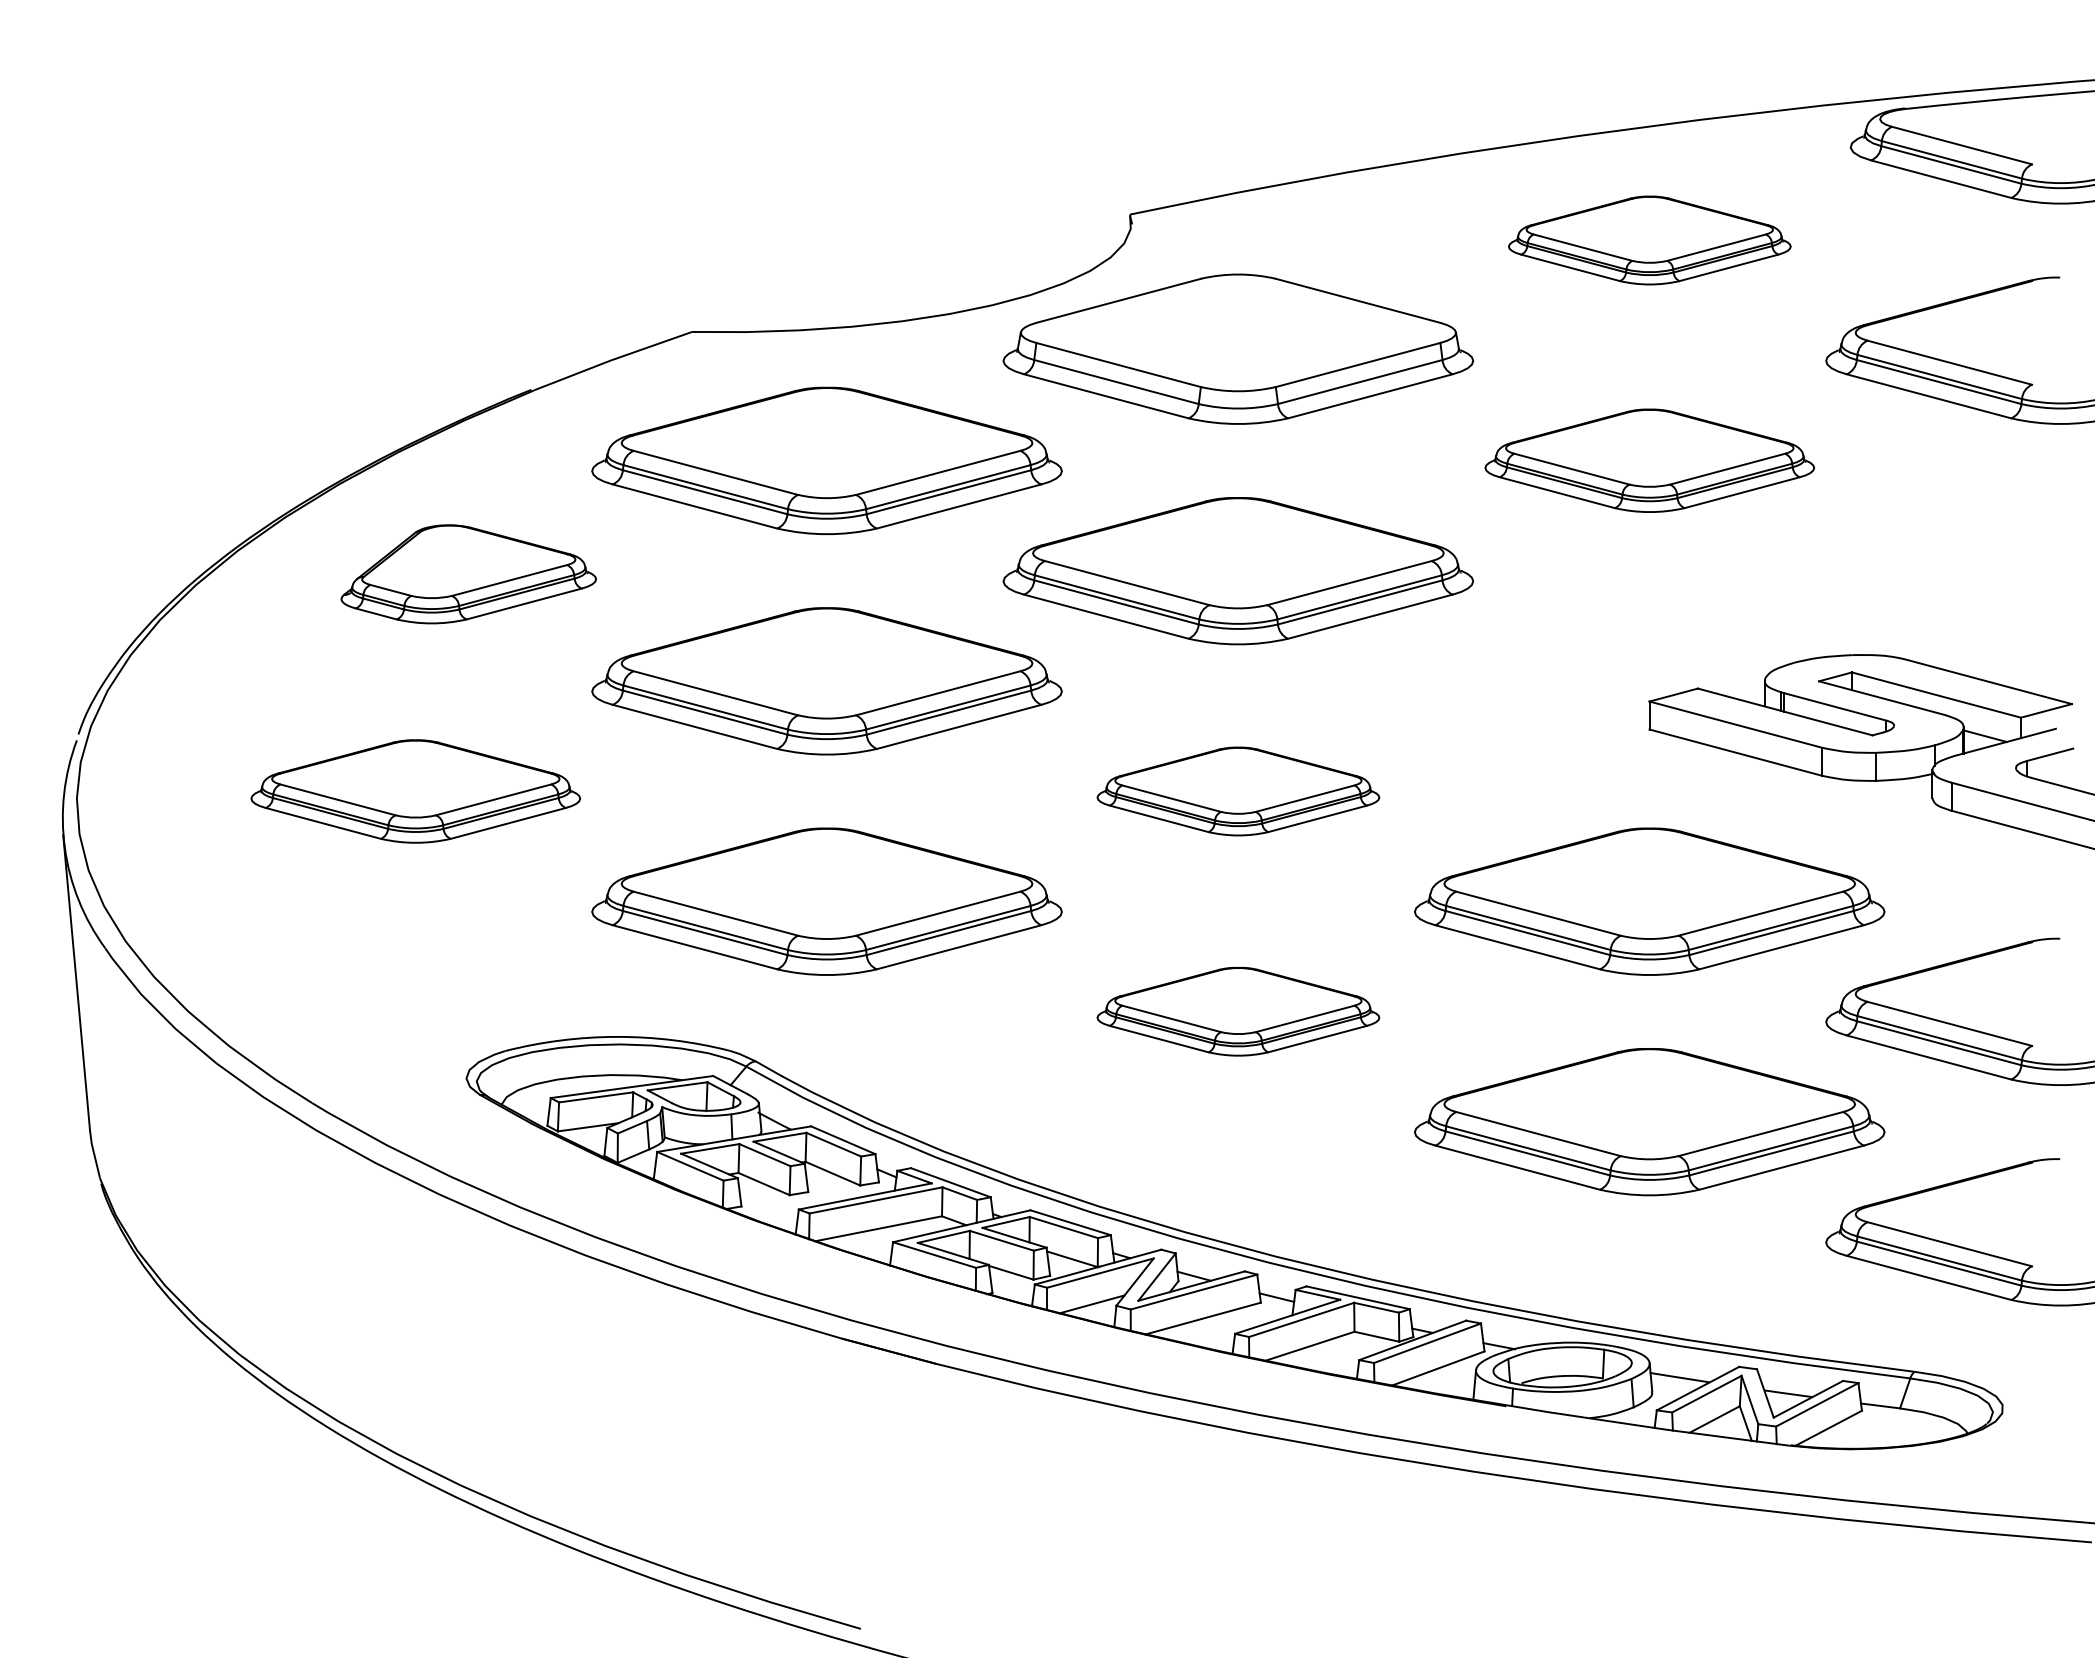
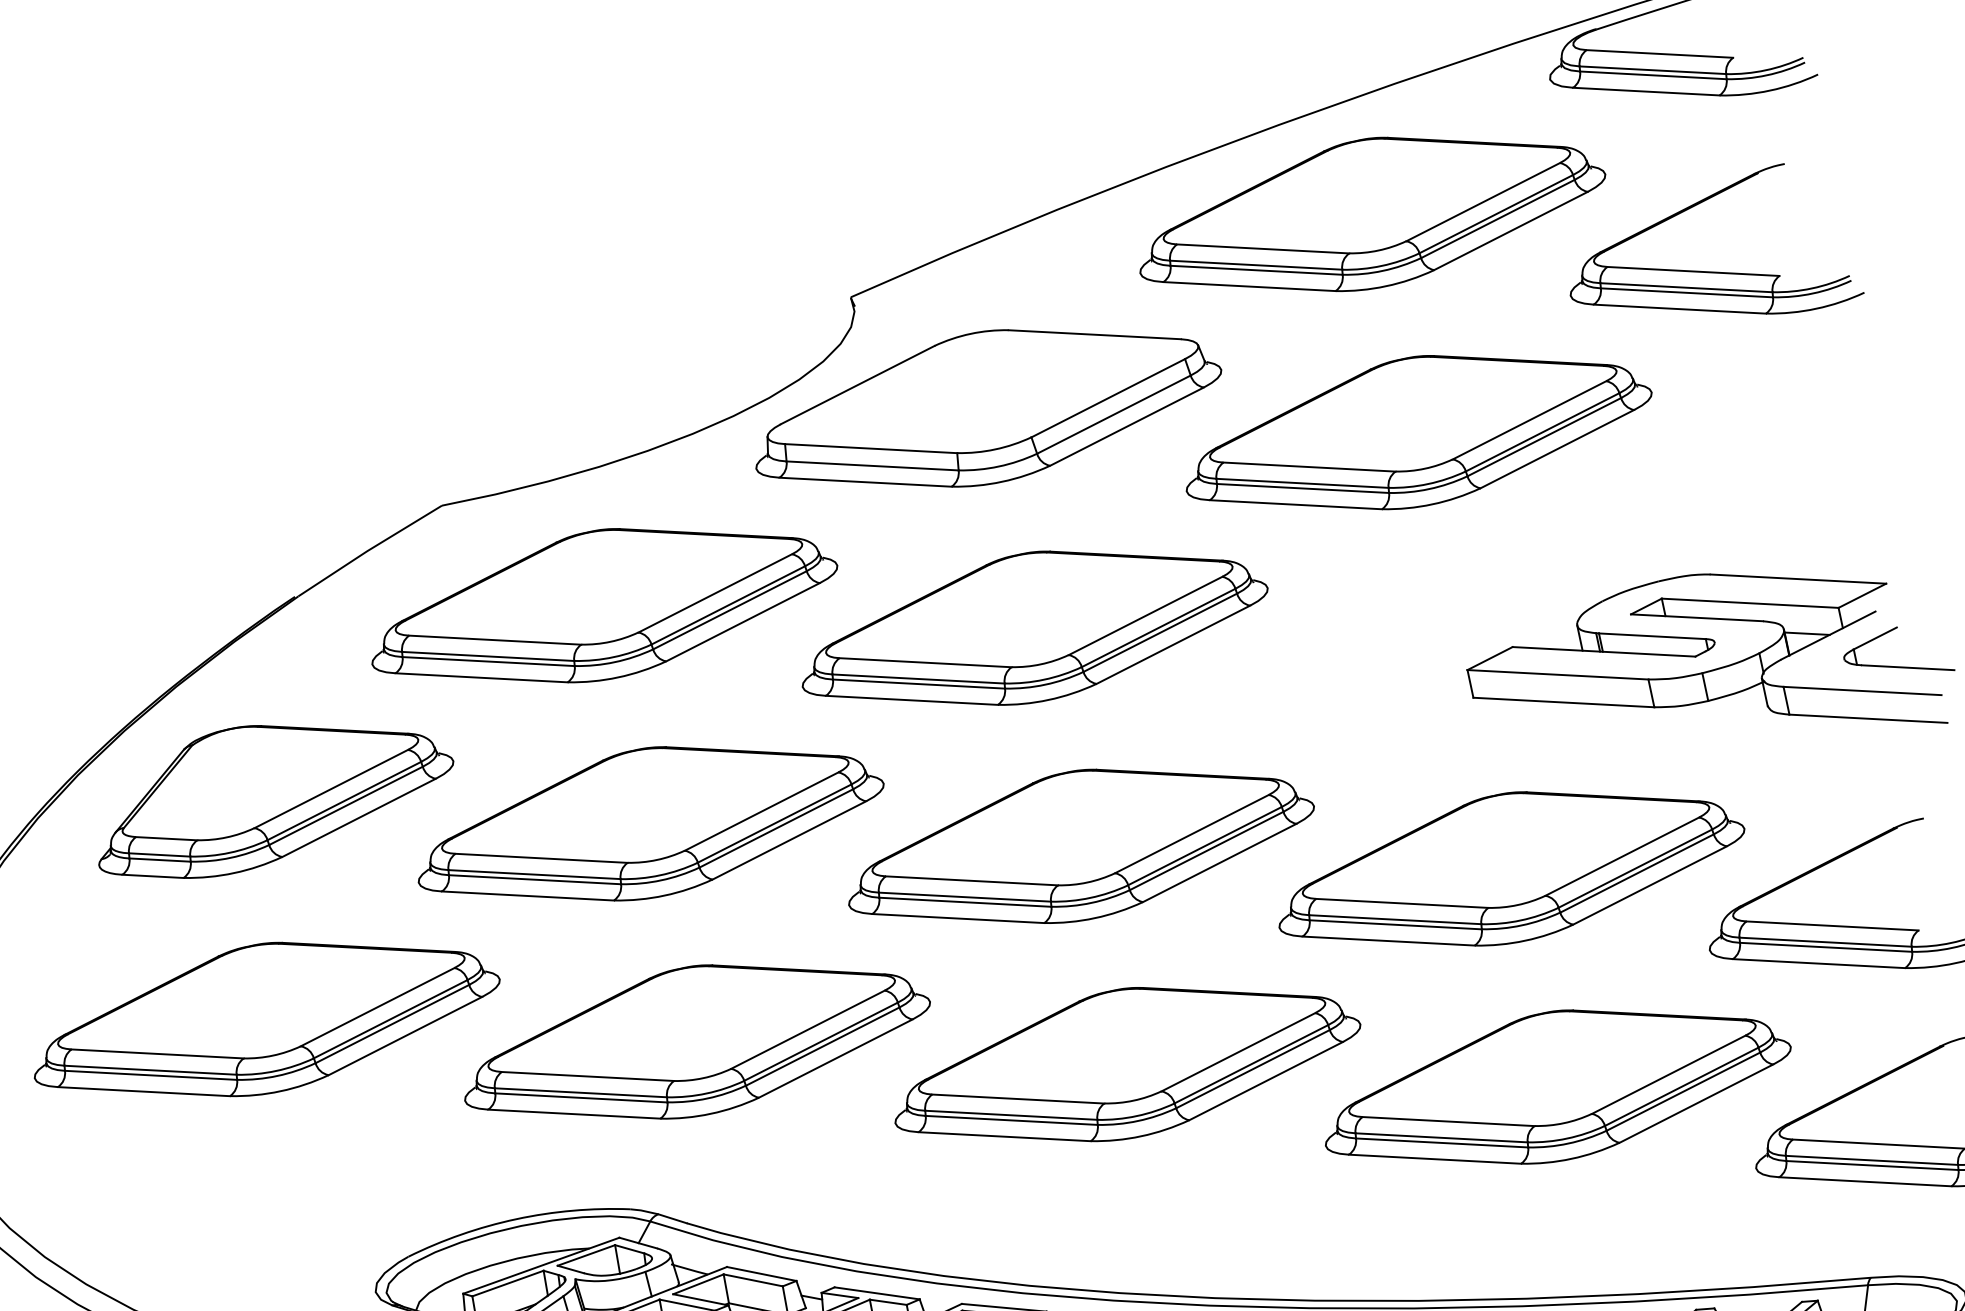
part: (1649, 240) -> (1370, 213), size x1.67
part: (1649, 460) -> (1416, 431), size x1.43
part: (468, 574) -> (271, 792), size x1.43
part: (415, 791) -> (264, 1018), size x1.43
part: (1238, 791) -> (1079, 845), size x1.67
part: (1238, 1011) -> (1125, 1063), size x1.67

